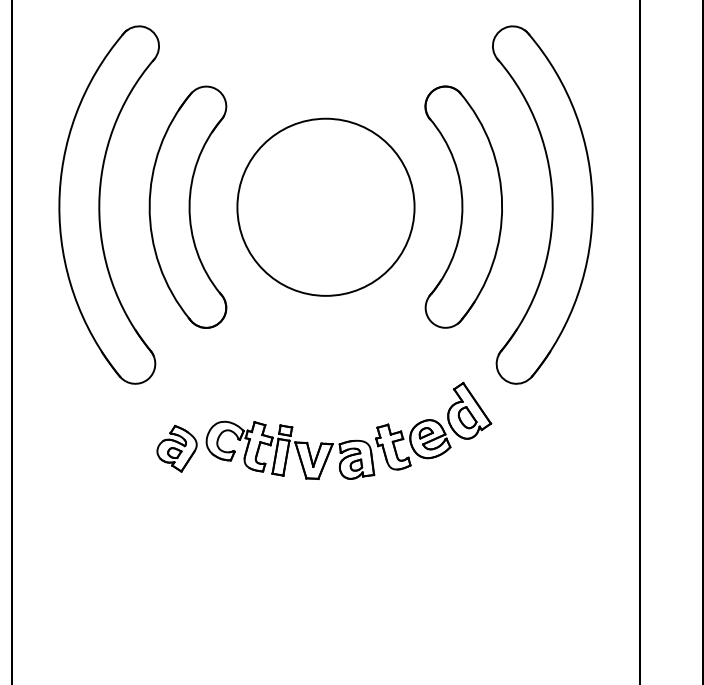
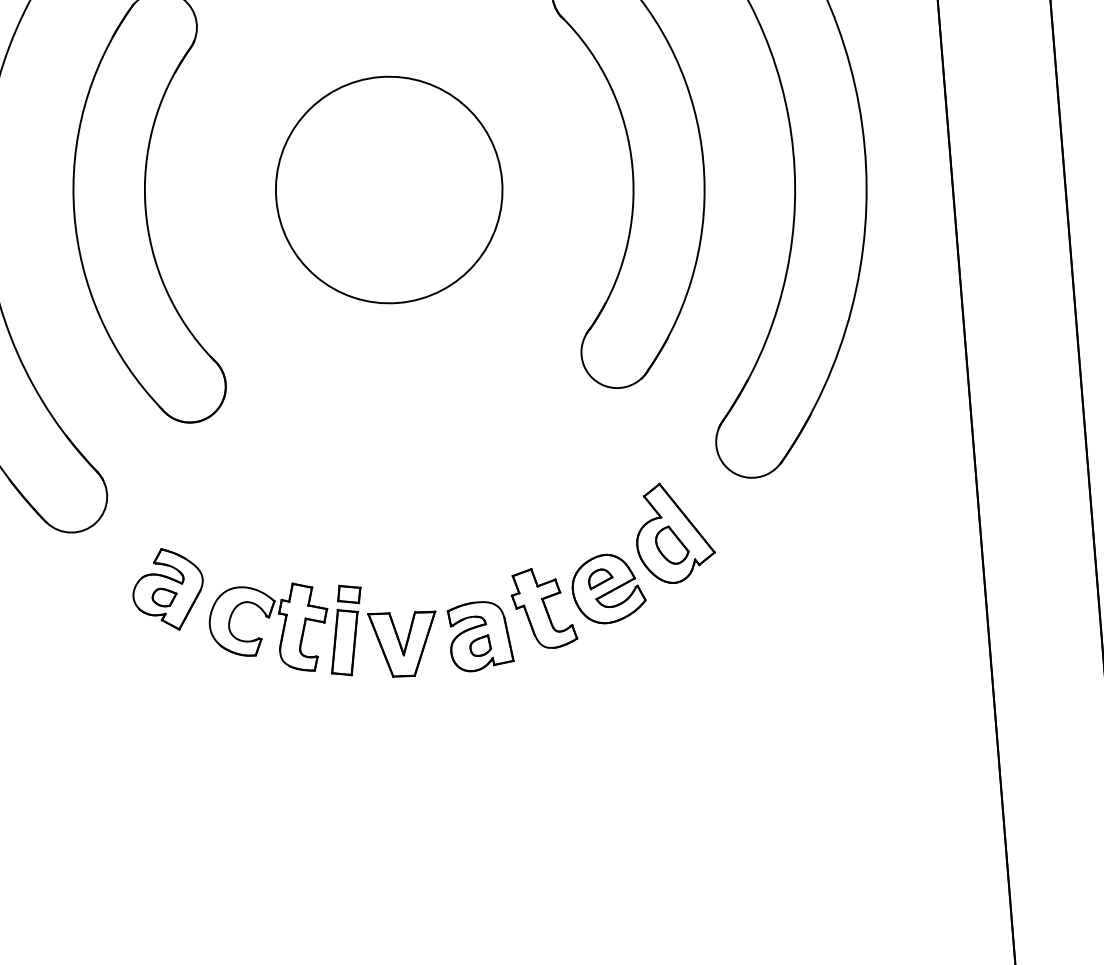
circle: (325, 207) -> (388, 190), size x0.71
part: (176, 448) -> (167, 589), moved

